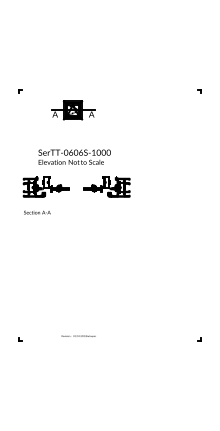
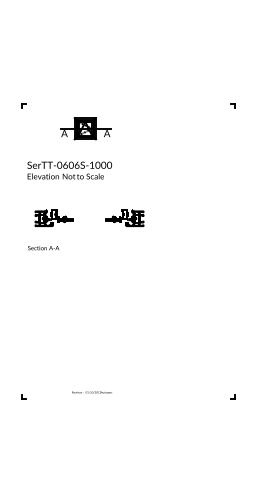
text: (74, 156) -> (69, 169), moved
part: (45, 186) -> (53, 217), size x0.7
part: (106, 186) -> (124, 217), size x0.7

